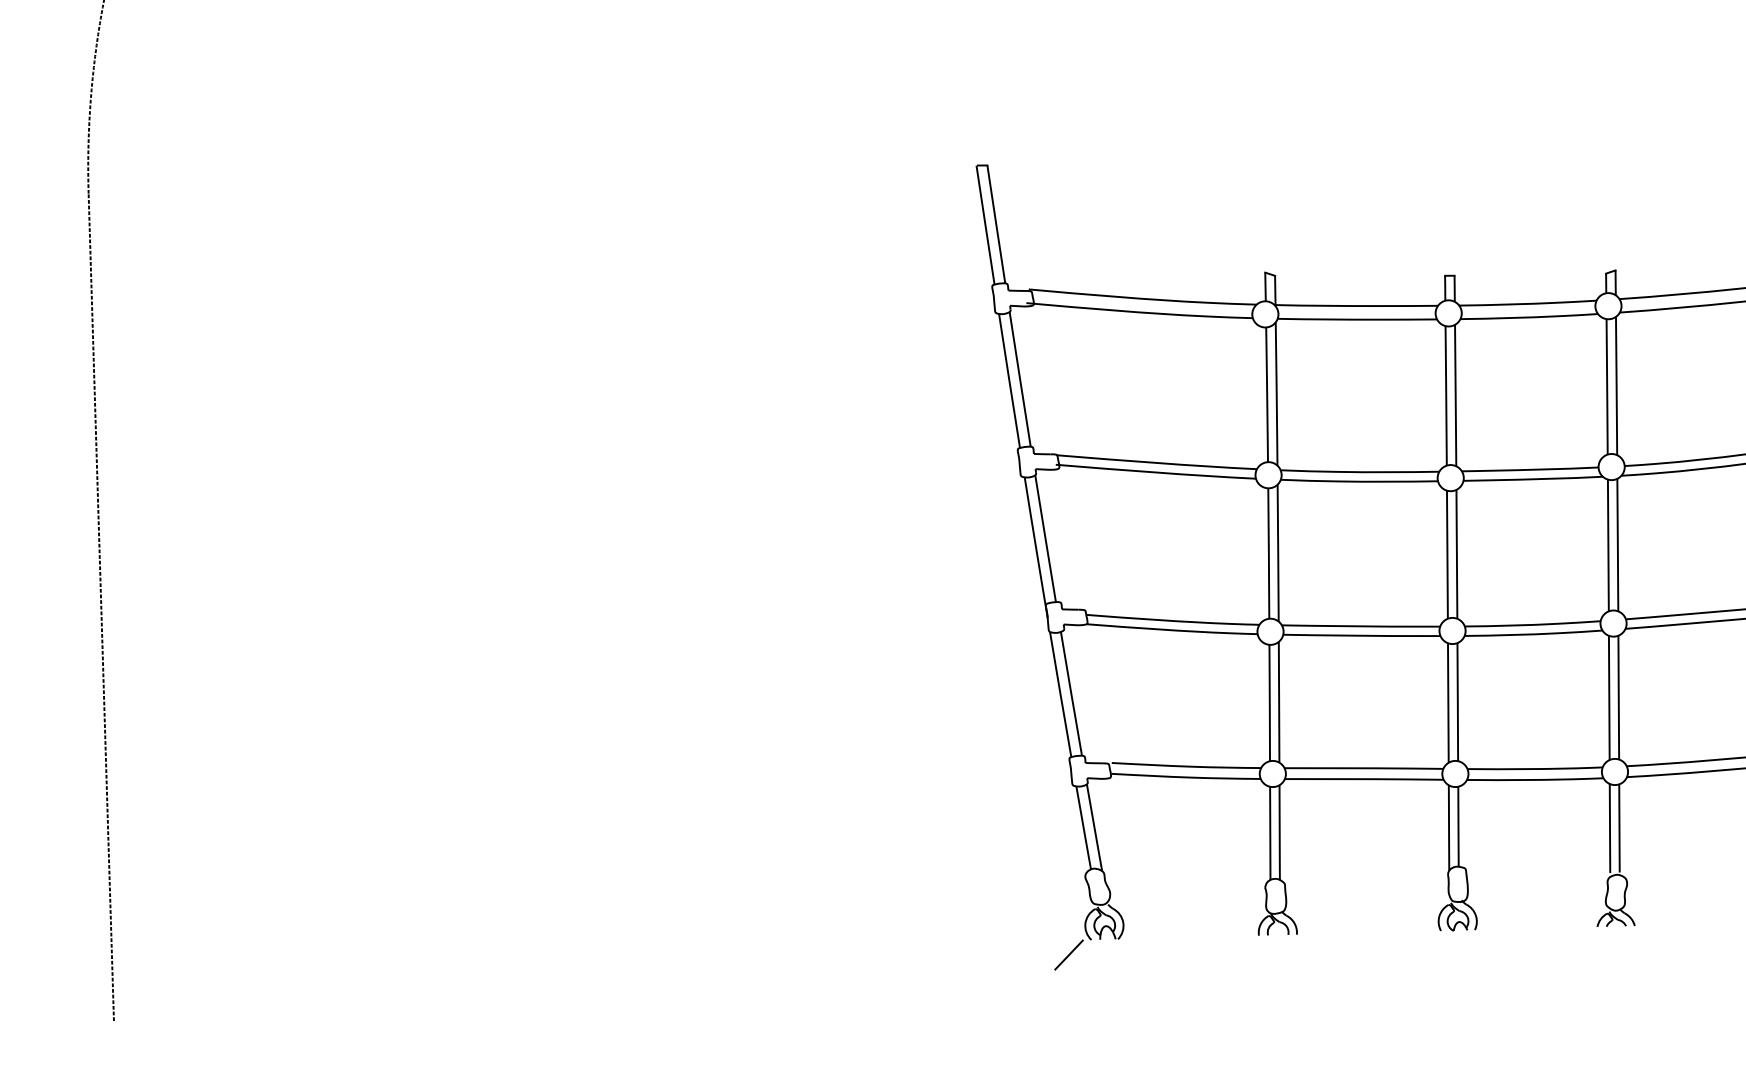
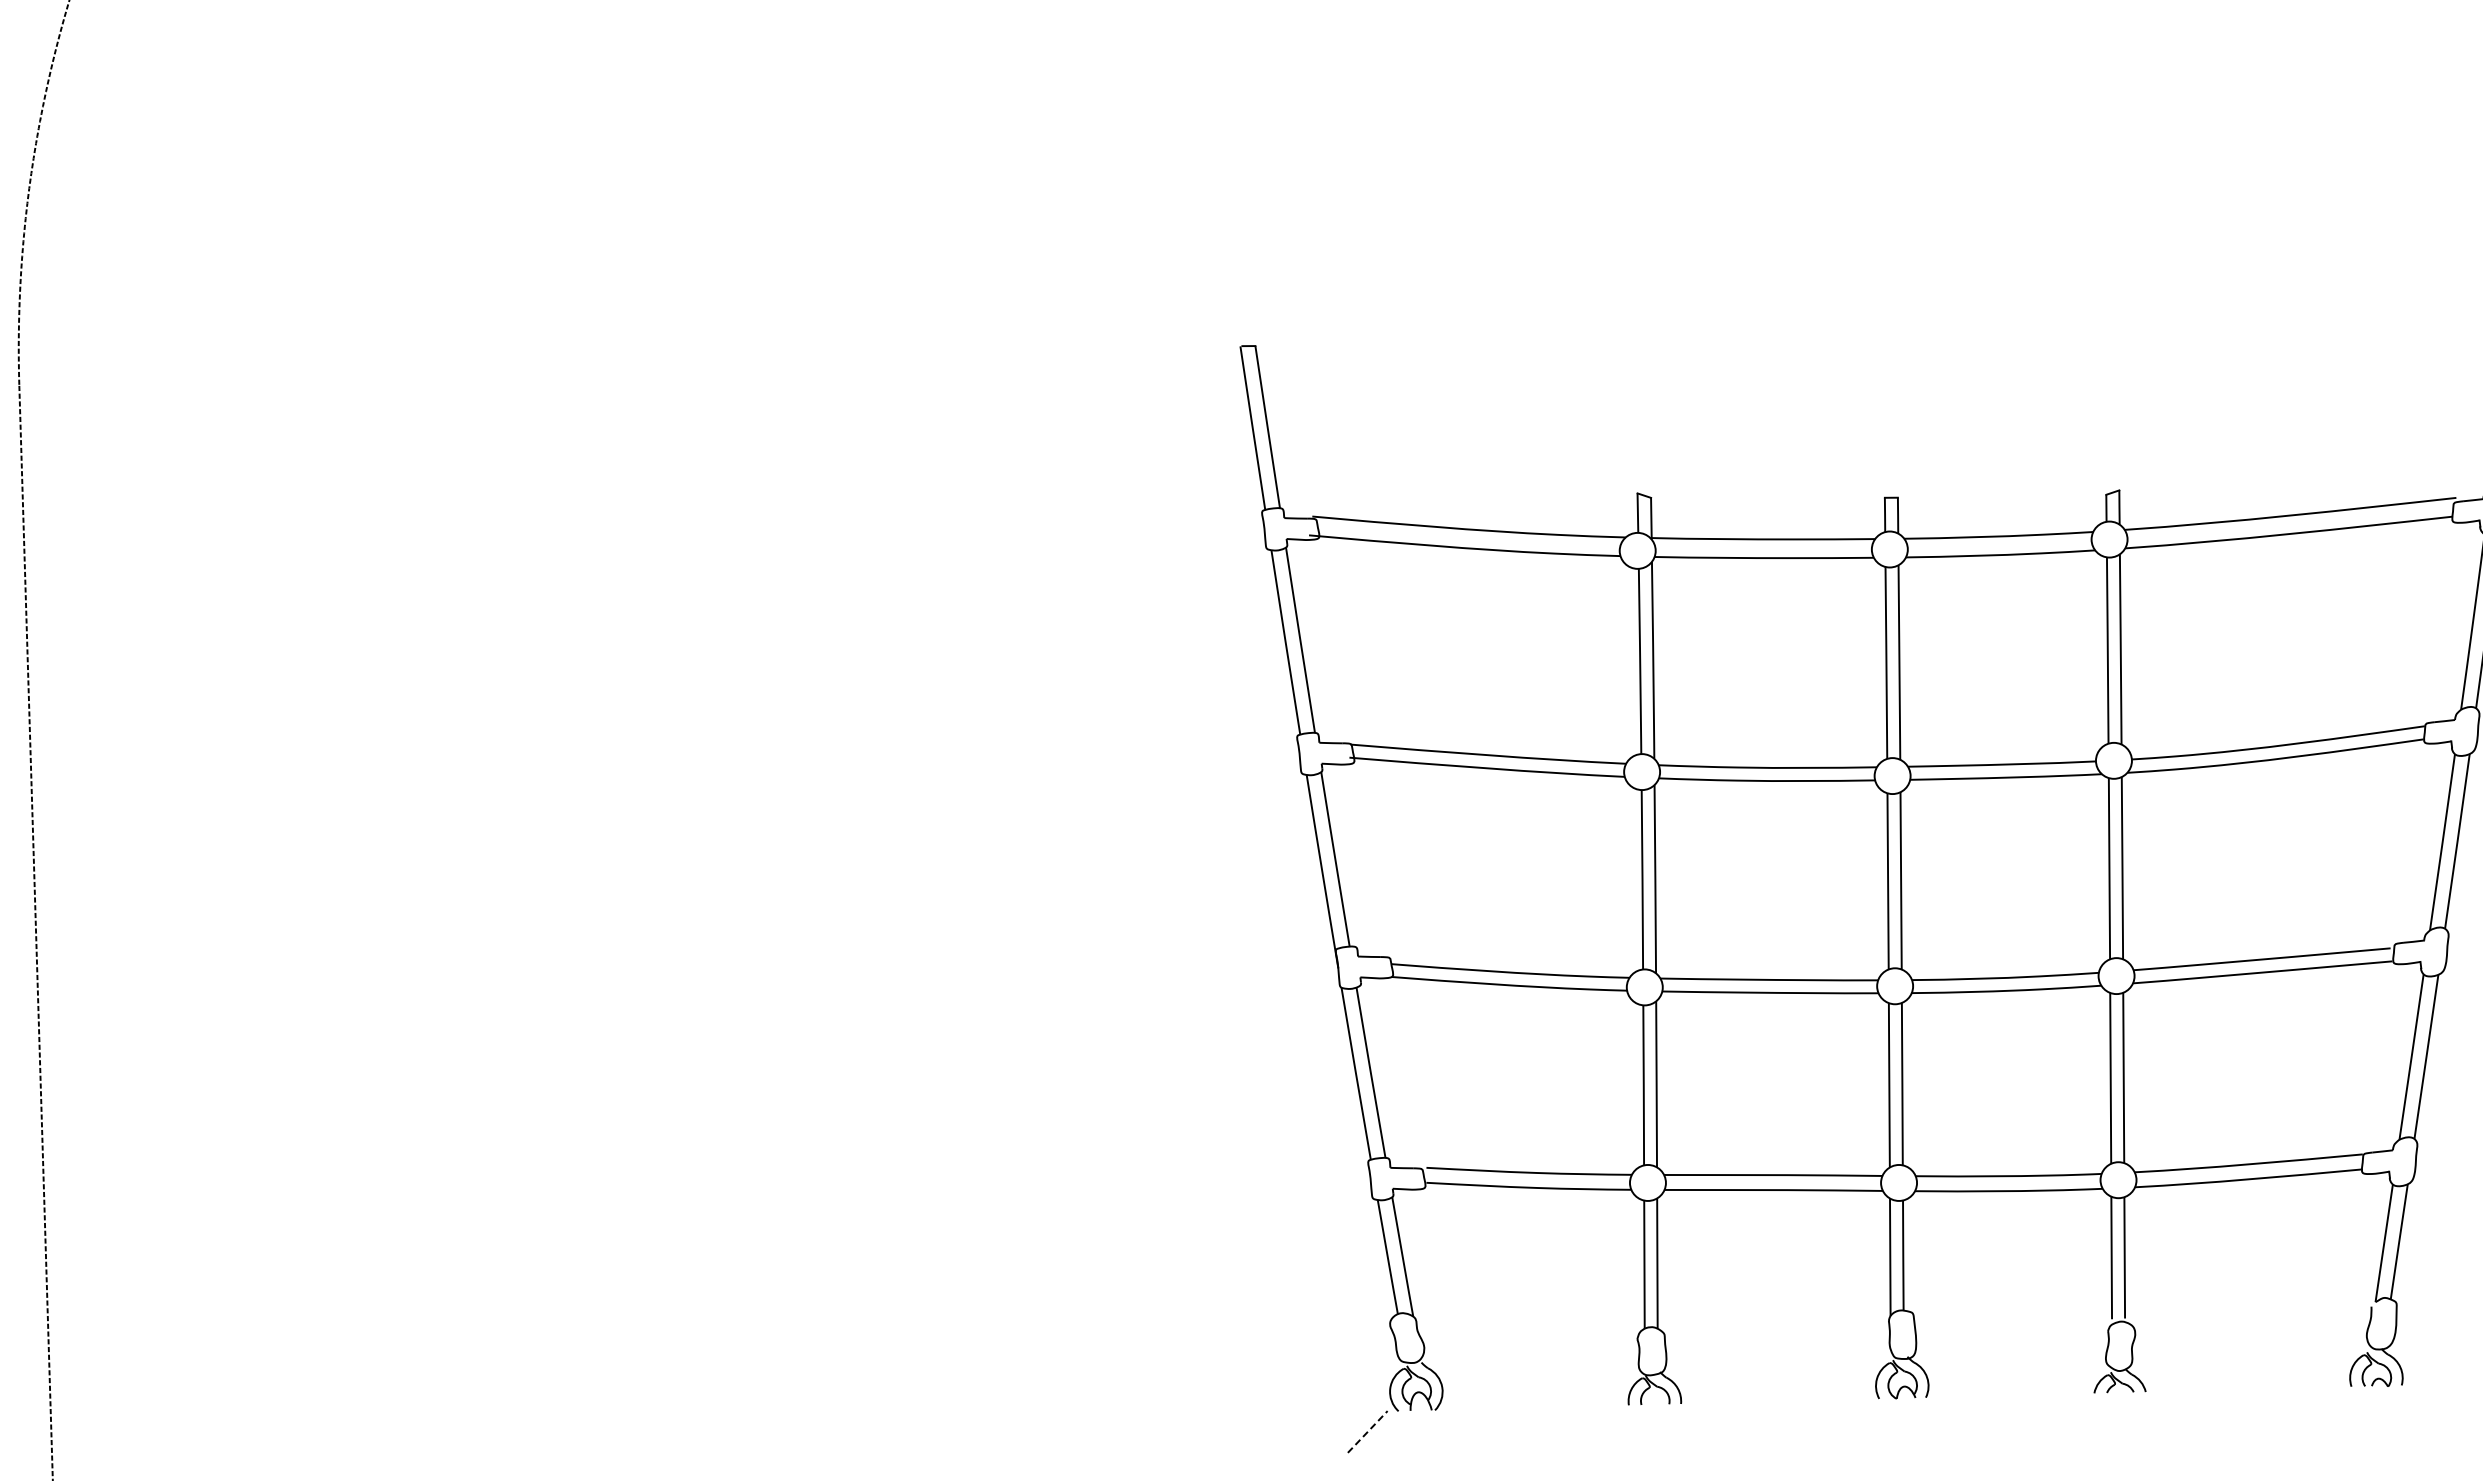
line: (1068, 954) -> (1367, 1431), solid -> dashed

